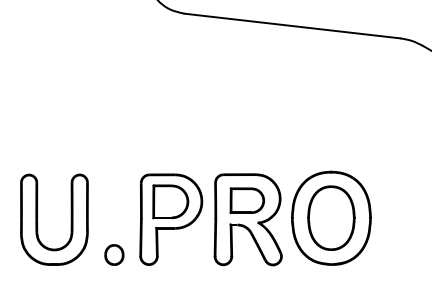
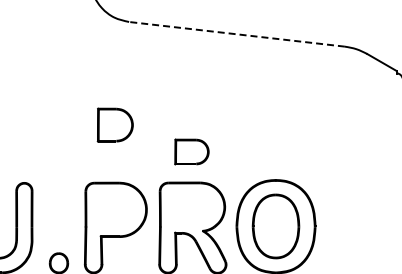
line: (292, 26) -> (237, 34), solid -> dashed
part: (246, 200) -> (191, 151), moved
part: (170, 201) -> (115, 124), moved

